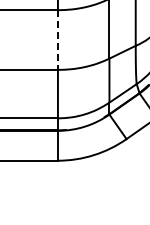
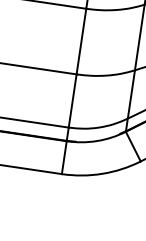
line: (57, 40) -> (80, 41), dashed -> solid

